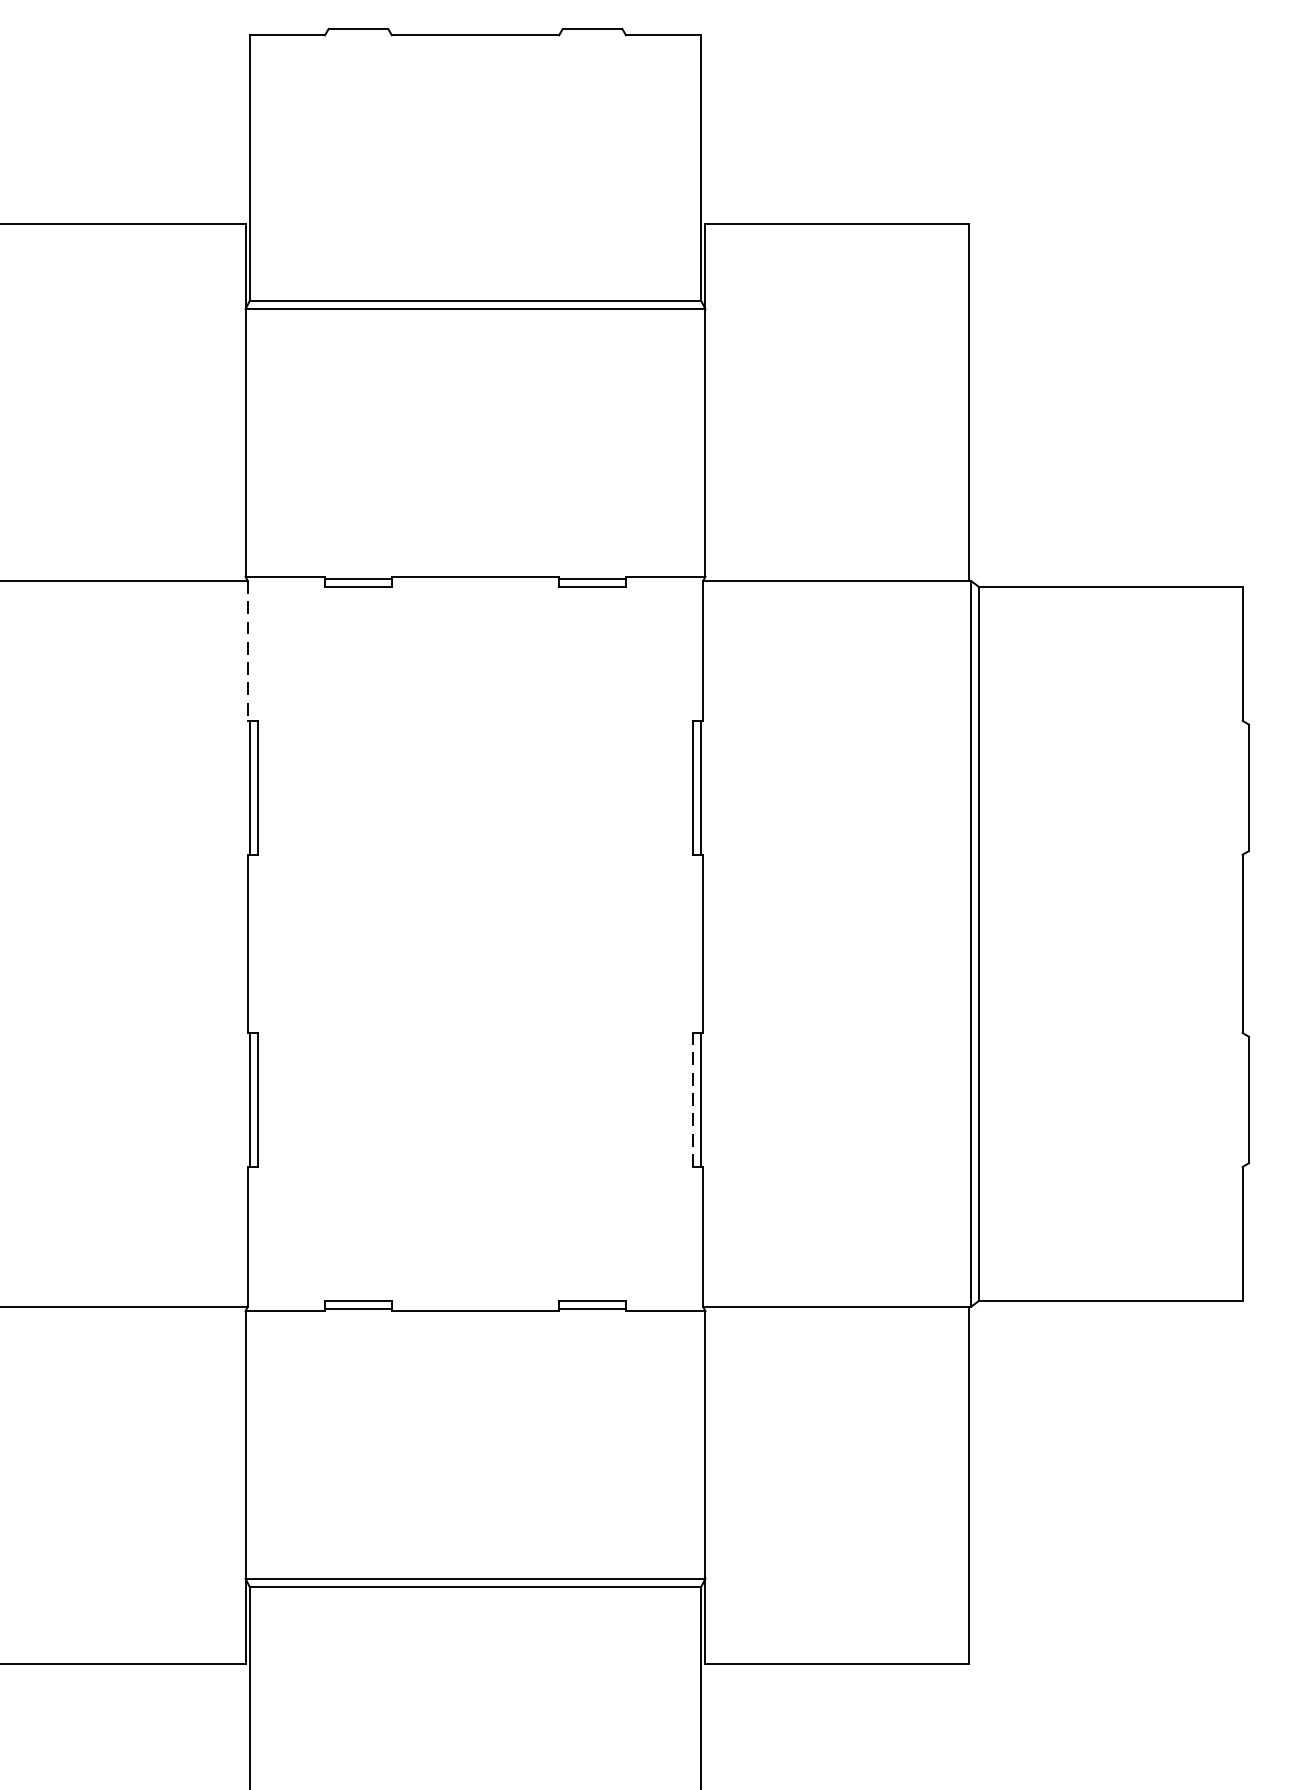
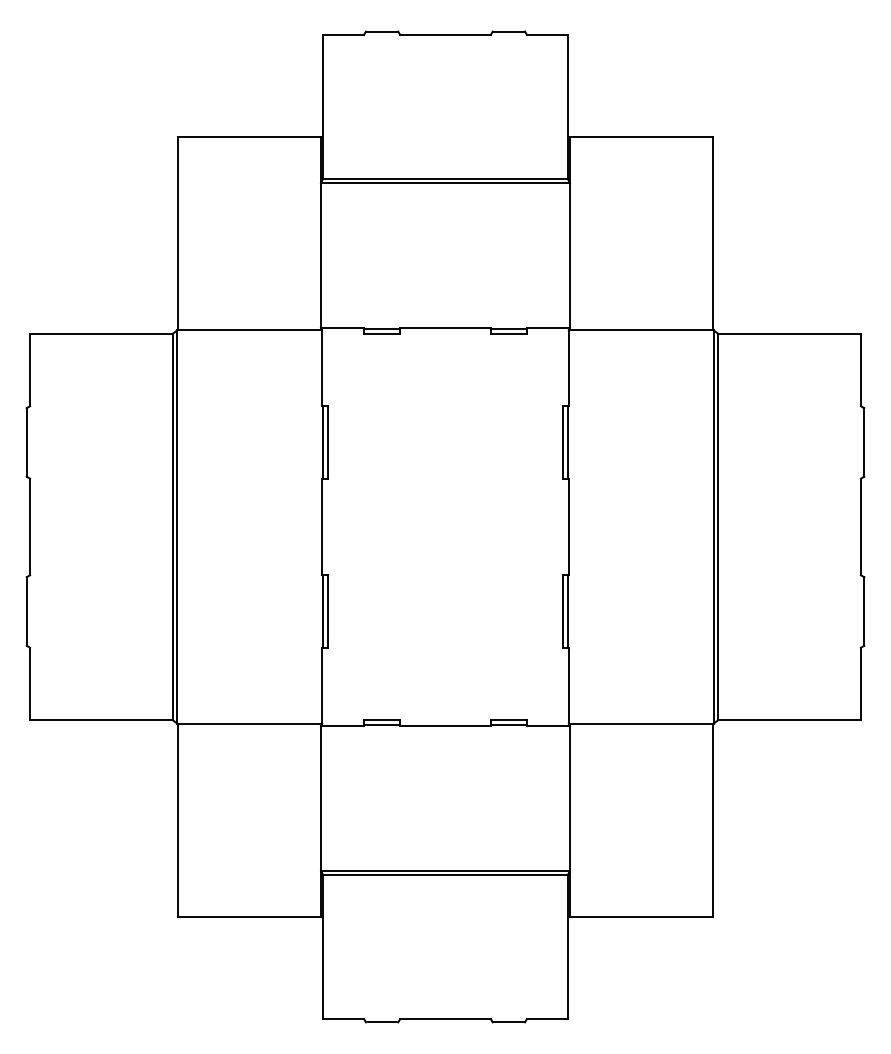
line: (248, 651) -> (322, 368), dashed -> solid
line: (693, 1099) -> (563, 611), dashed -> solid

